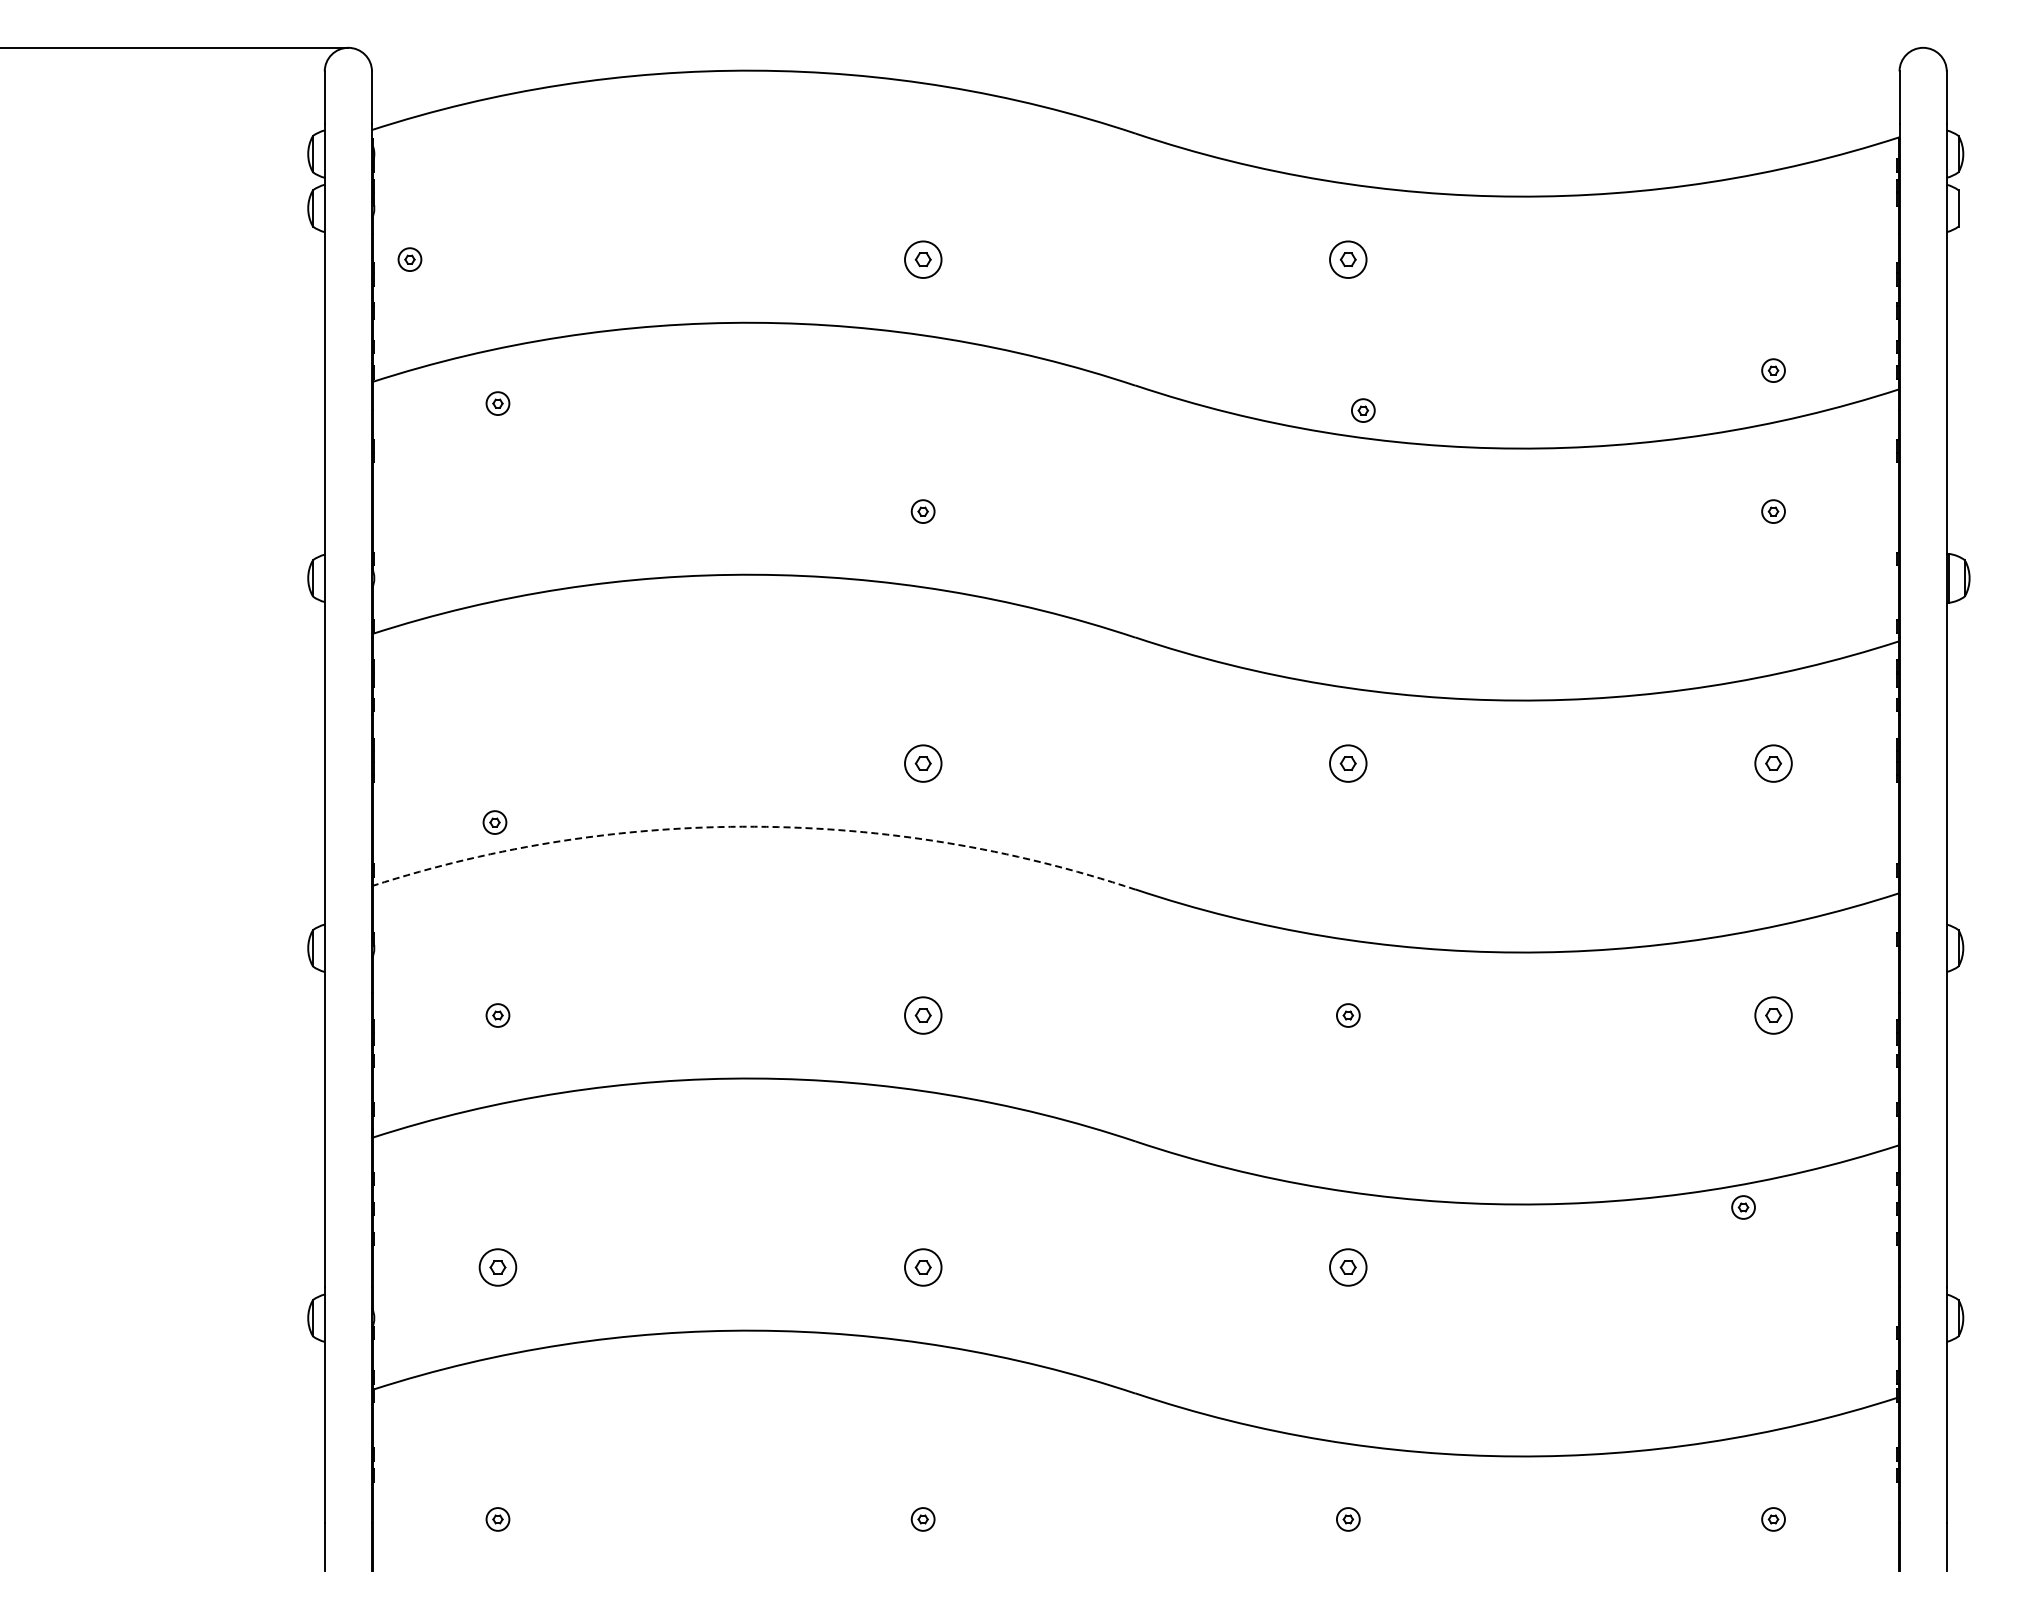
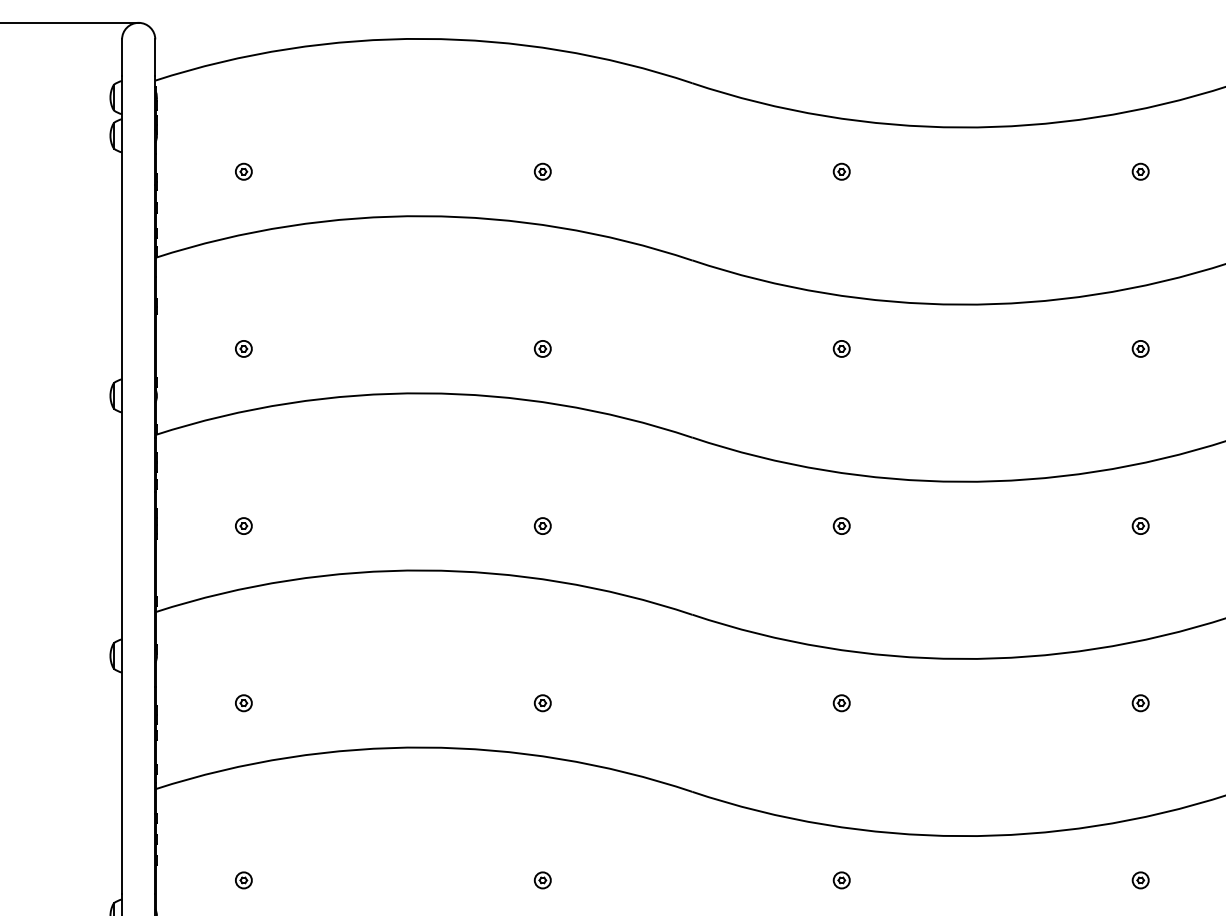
part: (409, 259) -> (243, 171), moved
part: (922, 259) -> (542, 171), size x0.62
part: (1348, 259) -> (841, 171), size x0.62
part: (1773, 370) -> (1140, 171), moved
part: (497, 403) -> (243, 348), moved
part: (1363, 410) -> (841, 348), moved
part: (922, 763) -> (542, 526), size x0.62
part: (1348, 763) -> (841, 526), size x0.62
part: (1773, 763) -> (1140, 526), size x0.62
part: (494, 822) -> (243, 526), moved
arc: (754, 826) -> (424, 570), dashed -> solid
part: (922, 1015) -> (542, 703), size x0.62
part: (1773, 1015) -> (1140, 703), size x0.62
part: (1743, 1207) -> (1140, 880), moved
part: (497, 1267) -> (243, 880), size x0.62
part: (922, 1267) -> (542, 880), size x0.62
part: (1348, 1267) -> (841, 880), size x0.62

